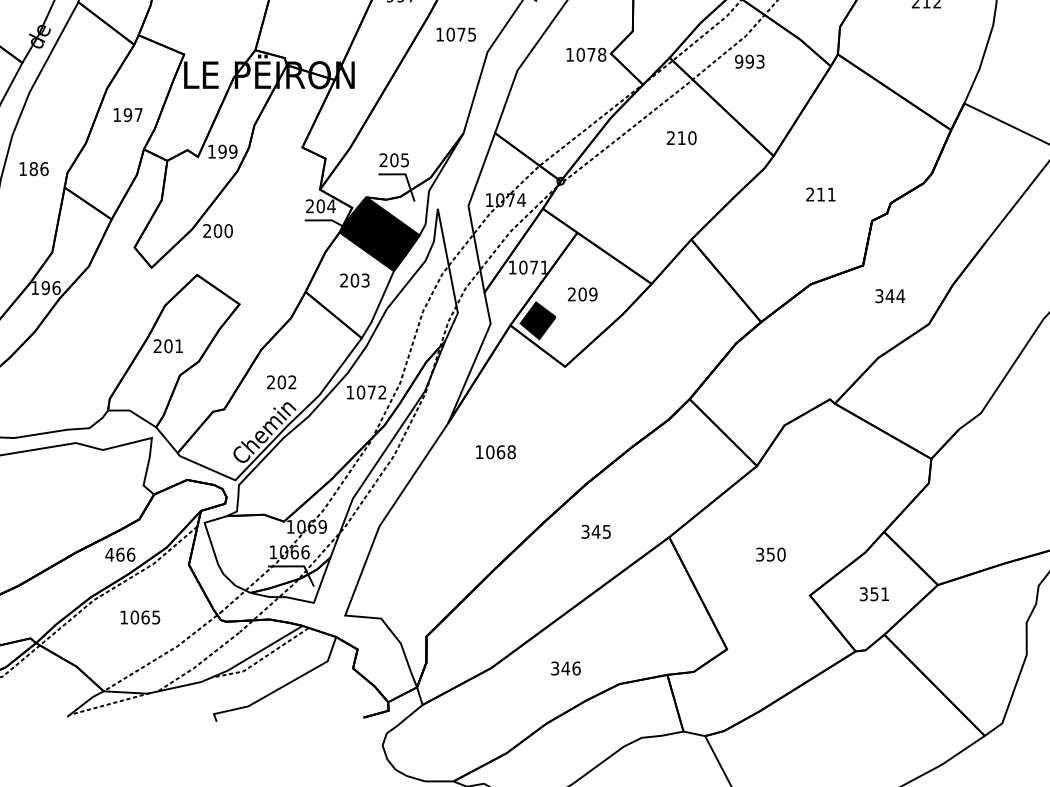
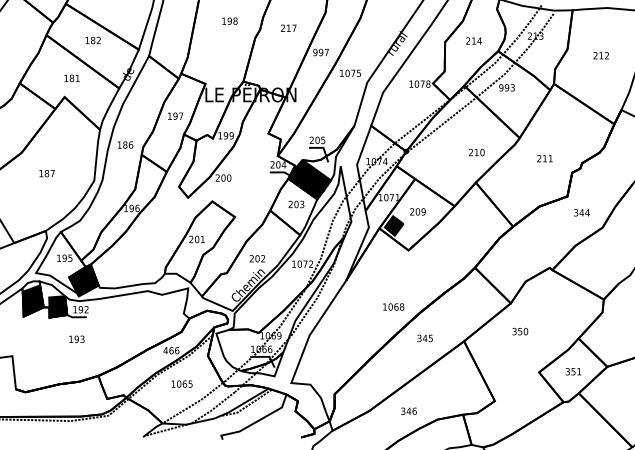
text: (681, 138) -> (476, 152), moved
text: (495, 451) -> (393, 306), moved
text: (771, 554) -> (520, 331), moved

